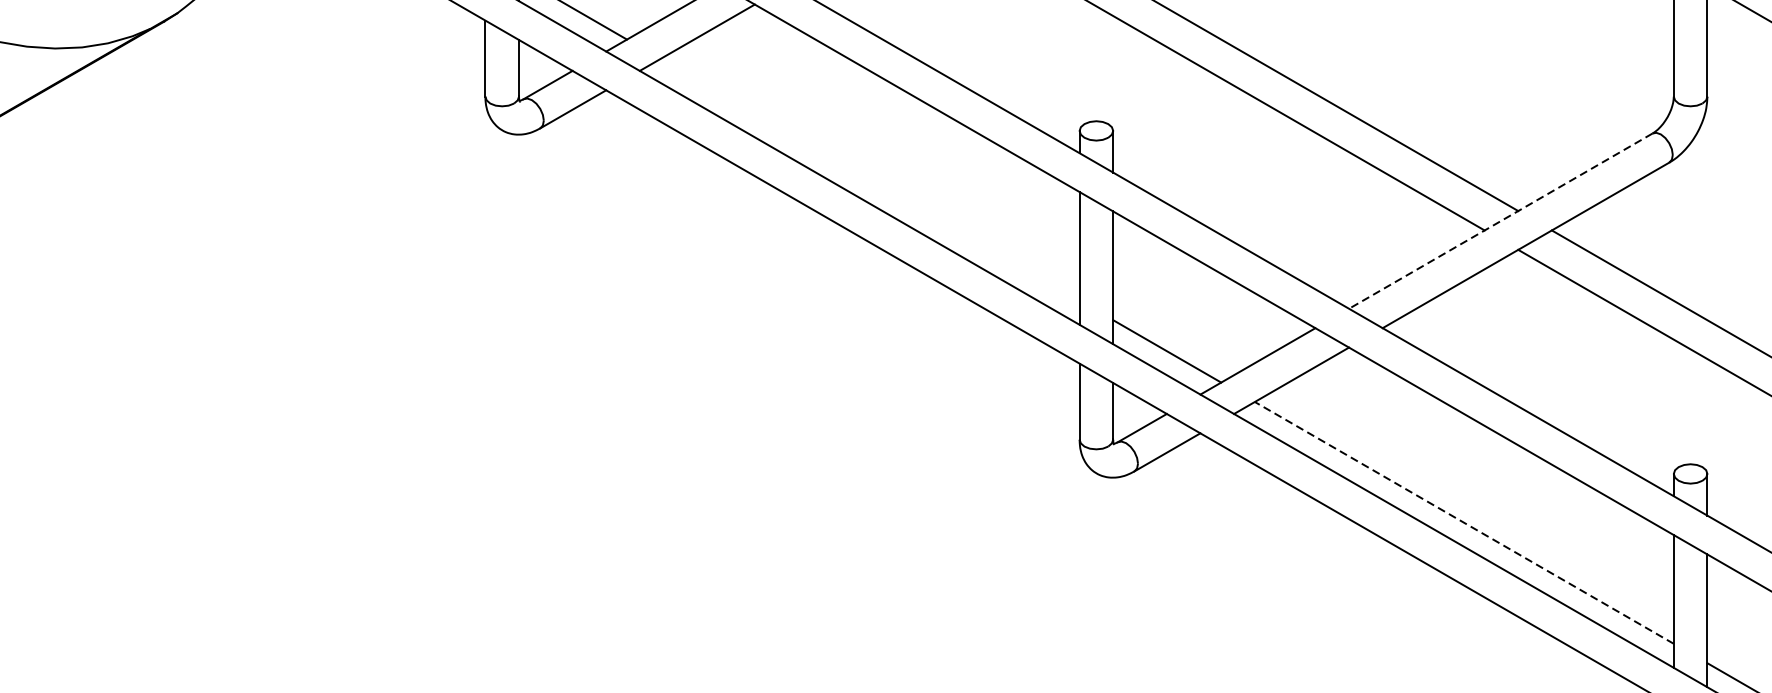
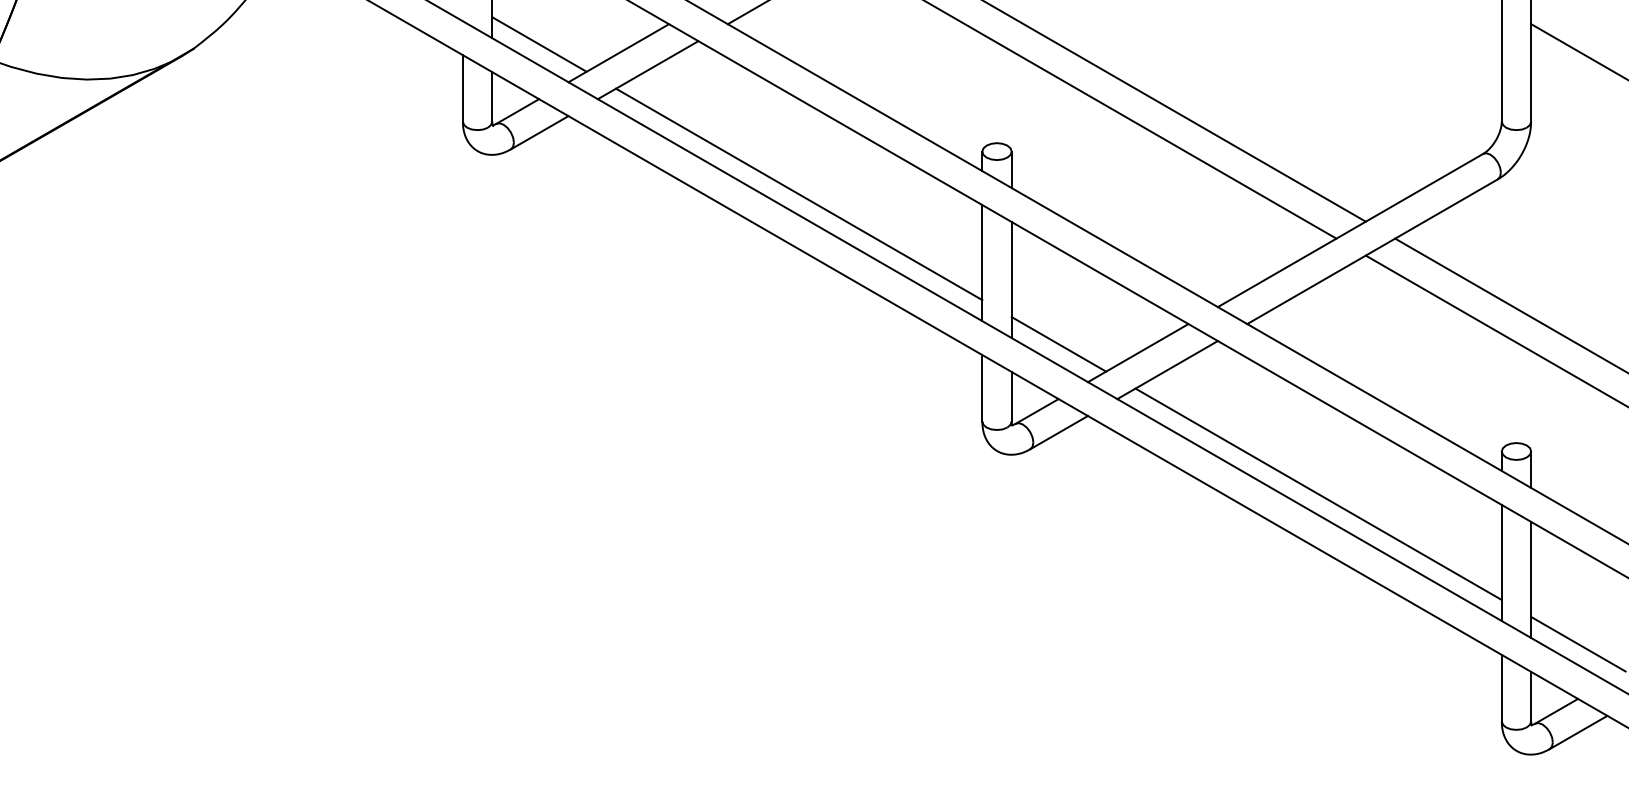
line: (870, 179) -> (799, 194), added
line: (1500, 221) -> (1350, 230), dashed -> solid
line: (1464, 523) -> (1318, 494), dashed -> solid

